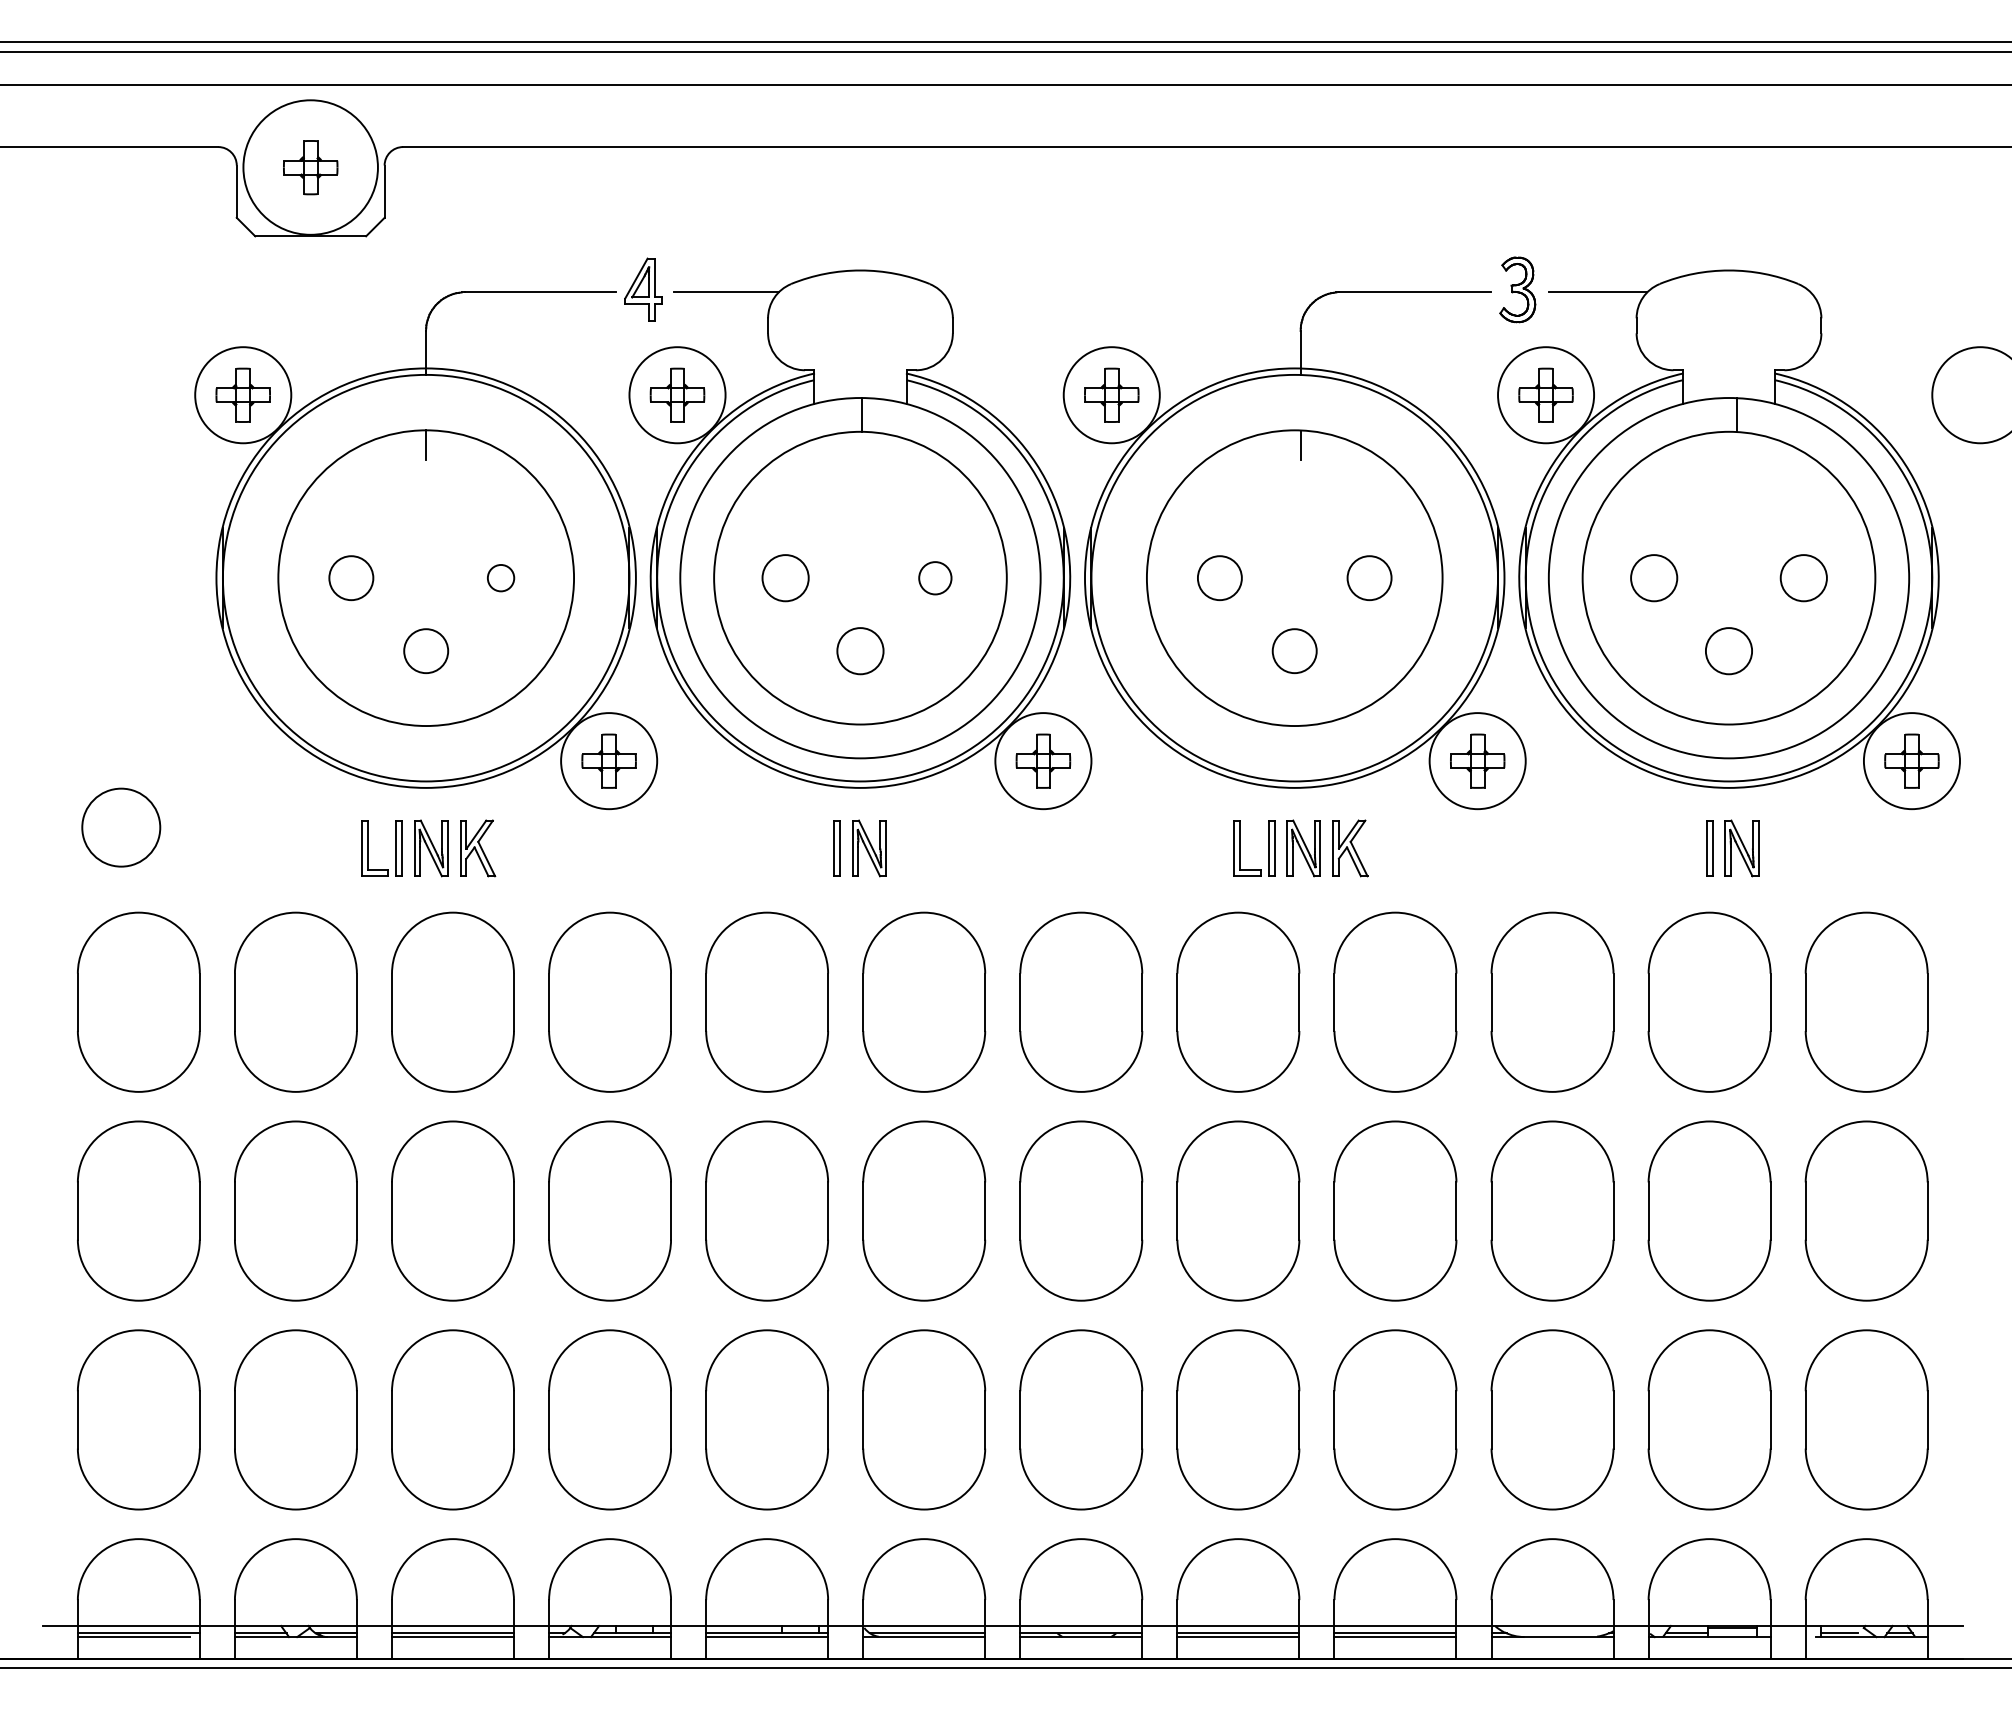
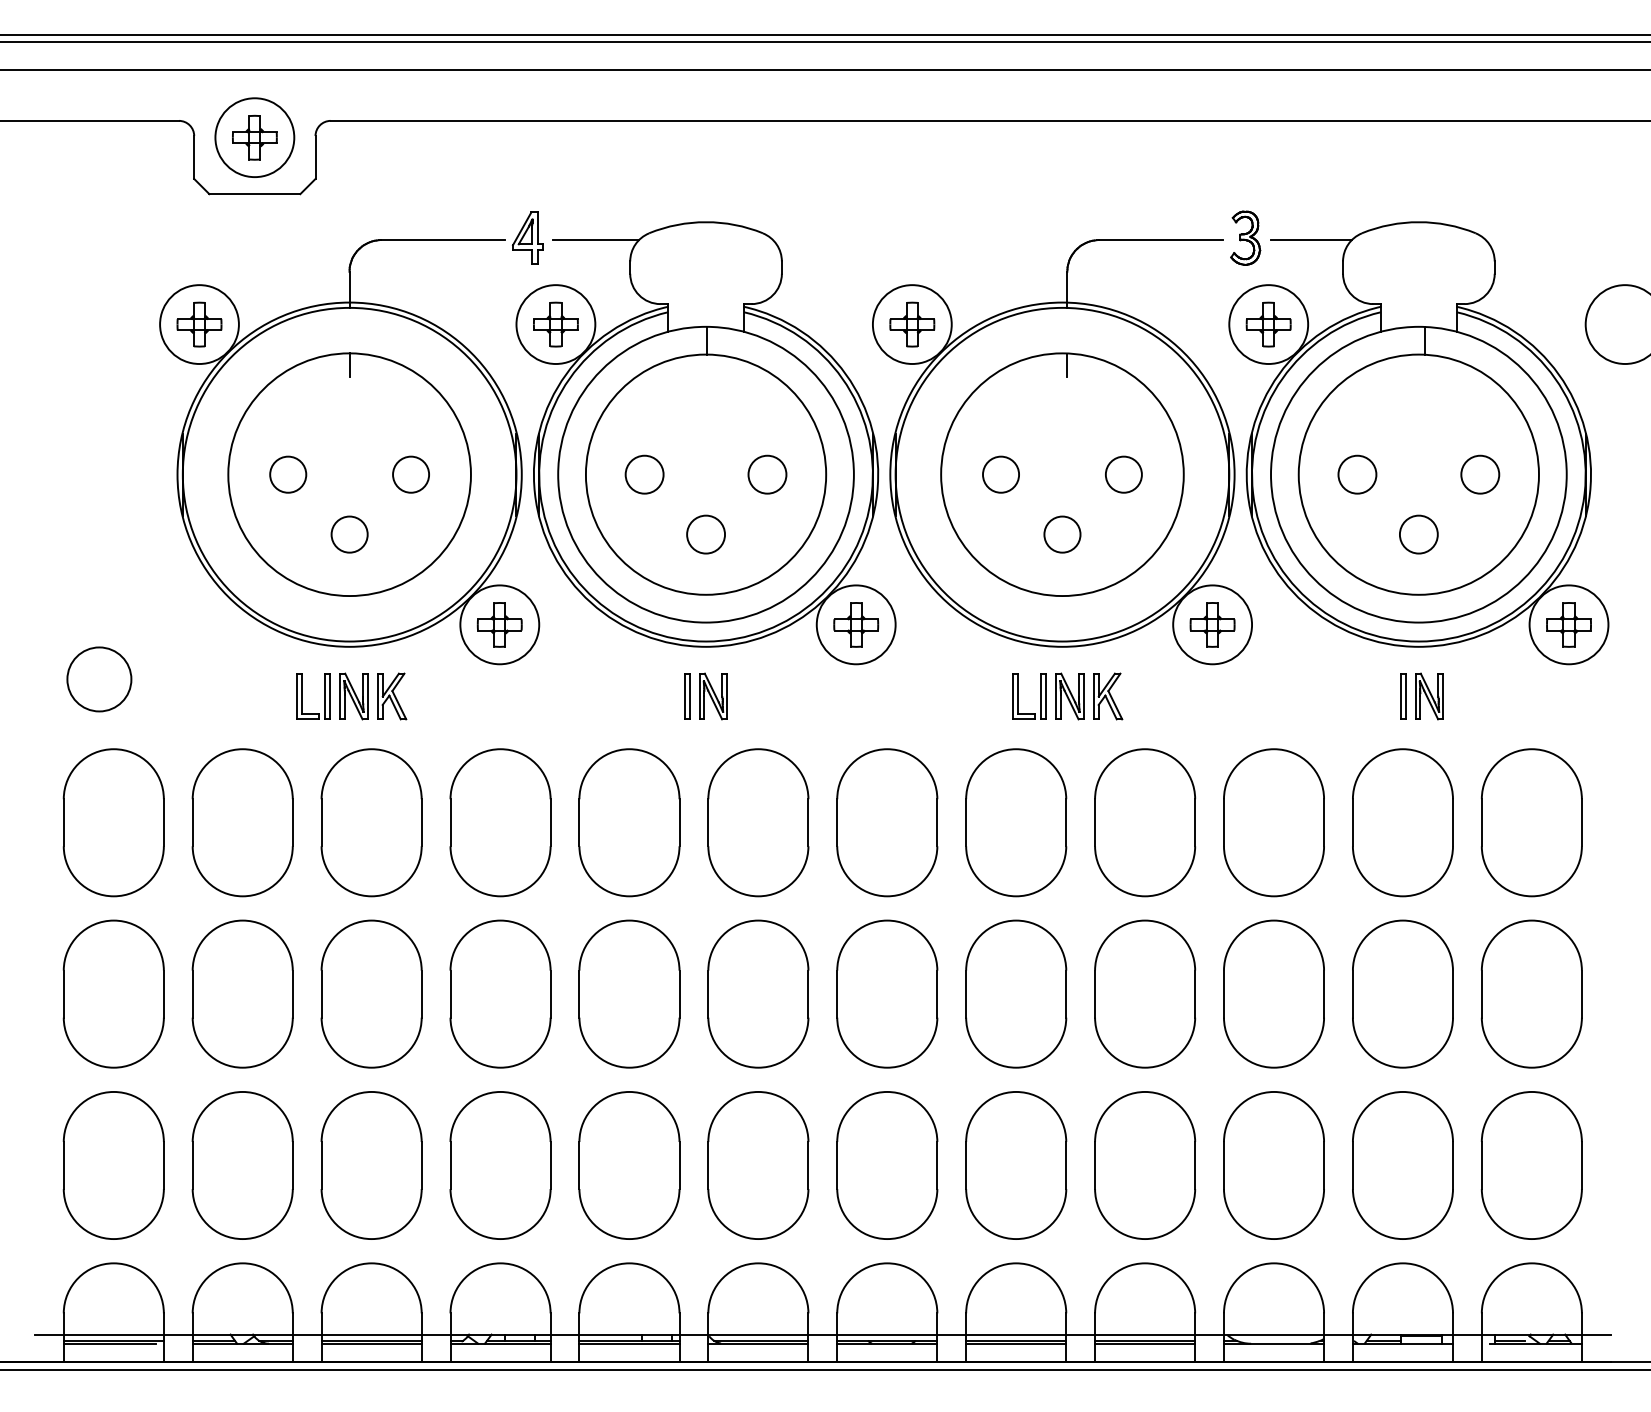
circle: (310, 167) -> (254, 137), size x0.71
circle: (501, 578) -> (411, 474), size x1.67
circle: (935, 578) -> (767, 474), size x1.43

